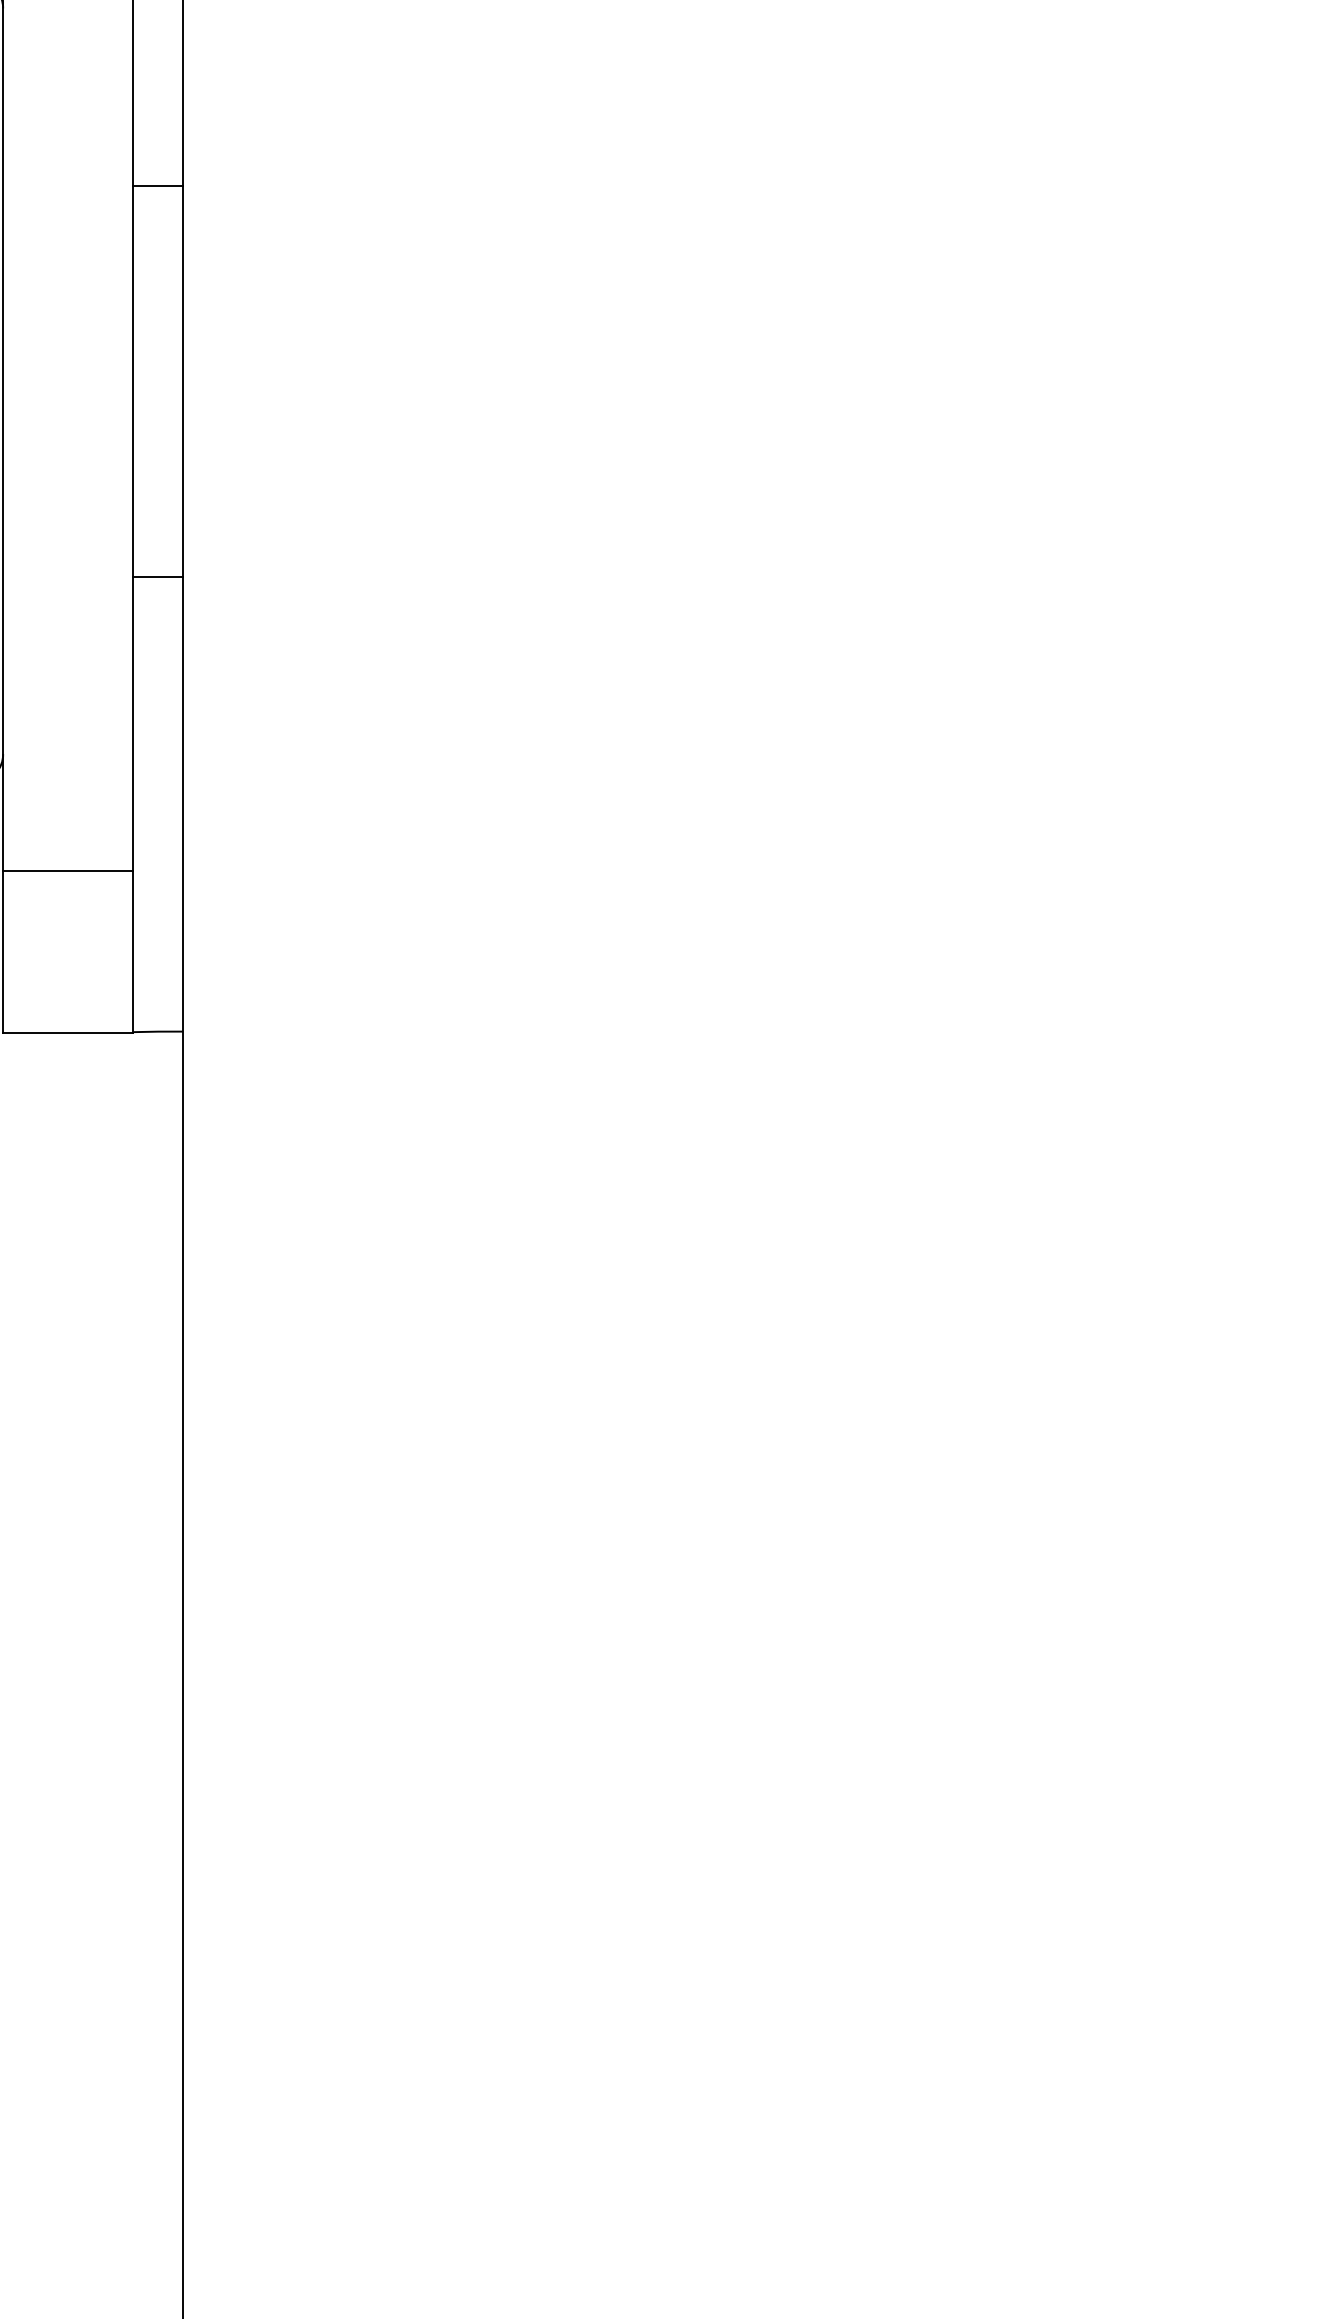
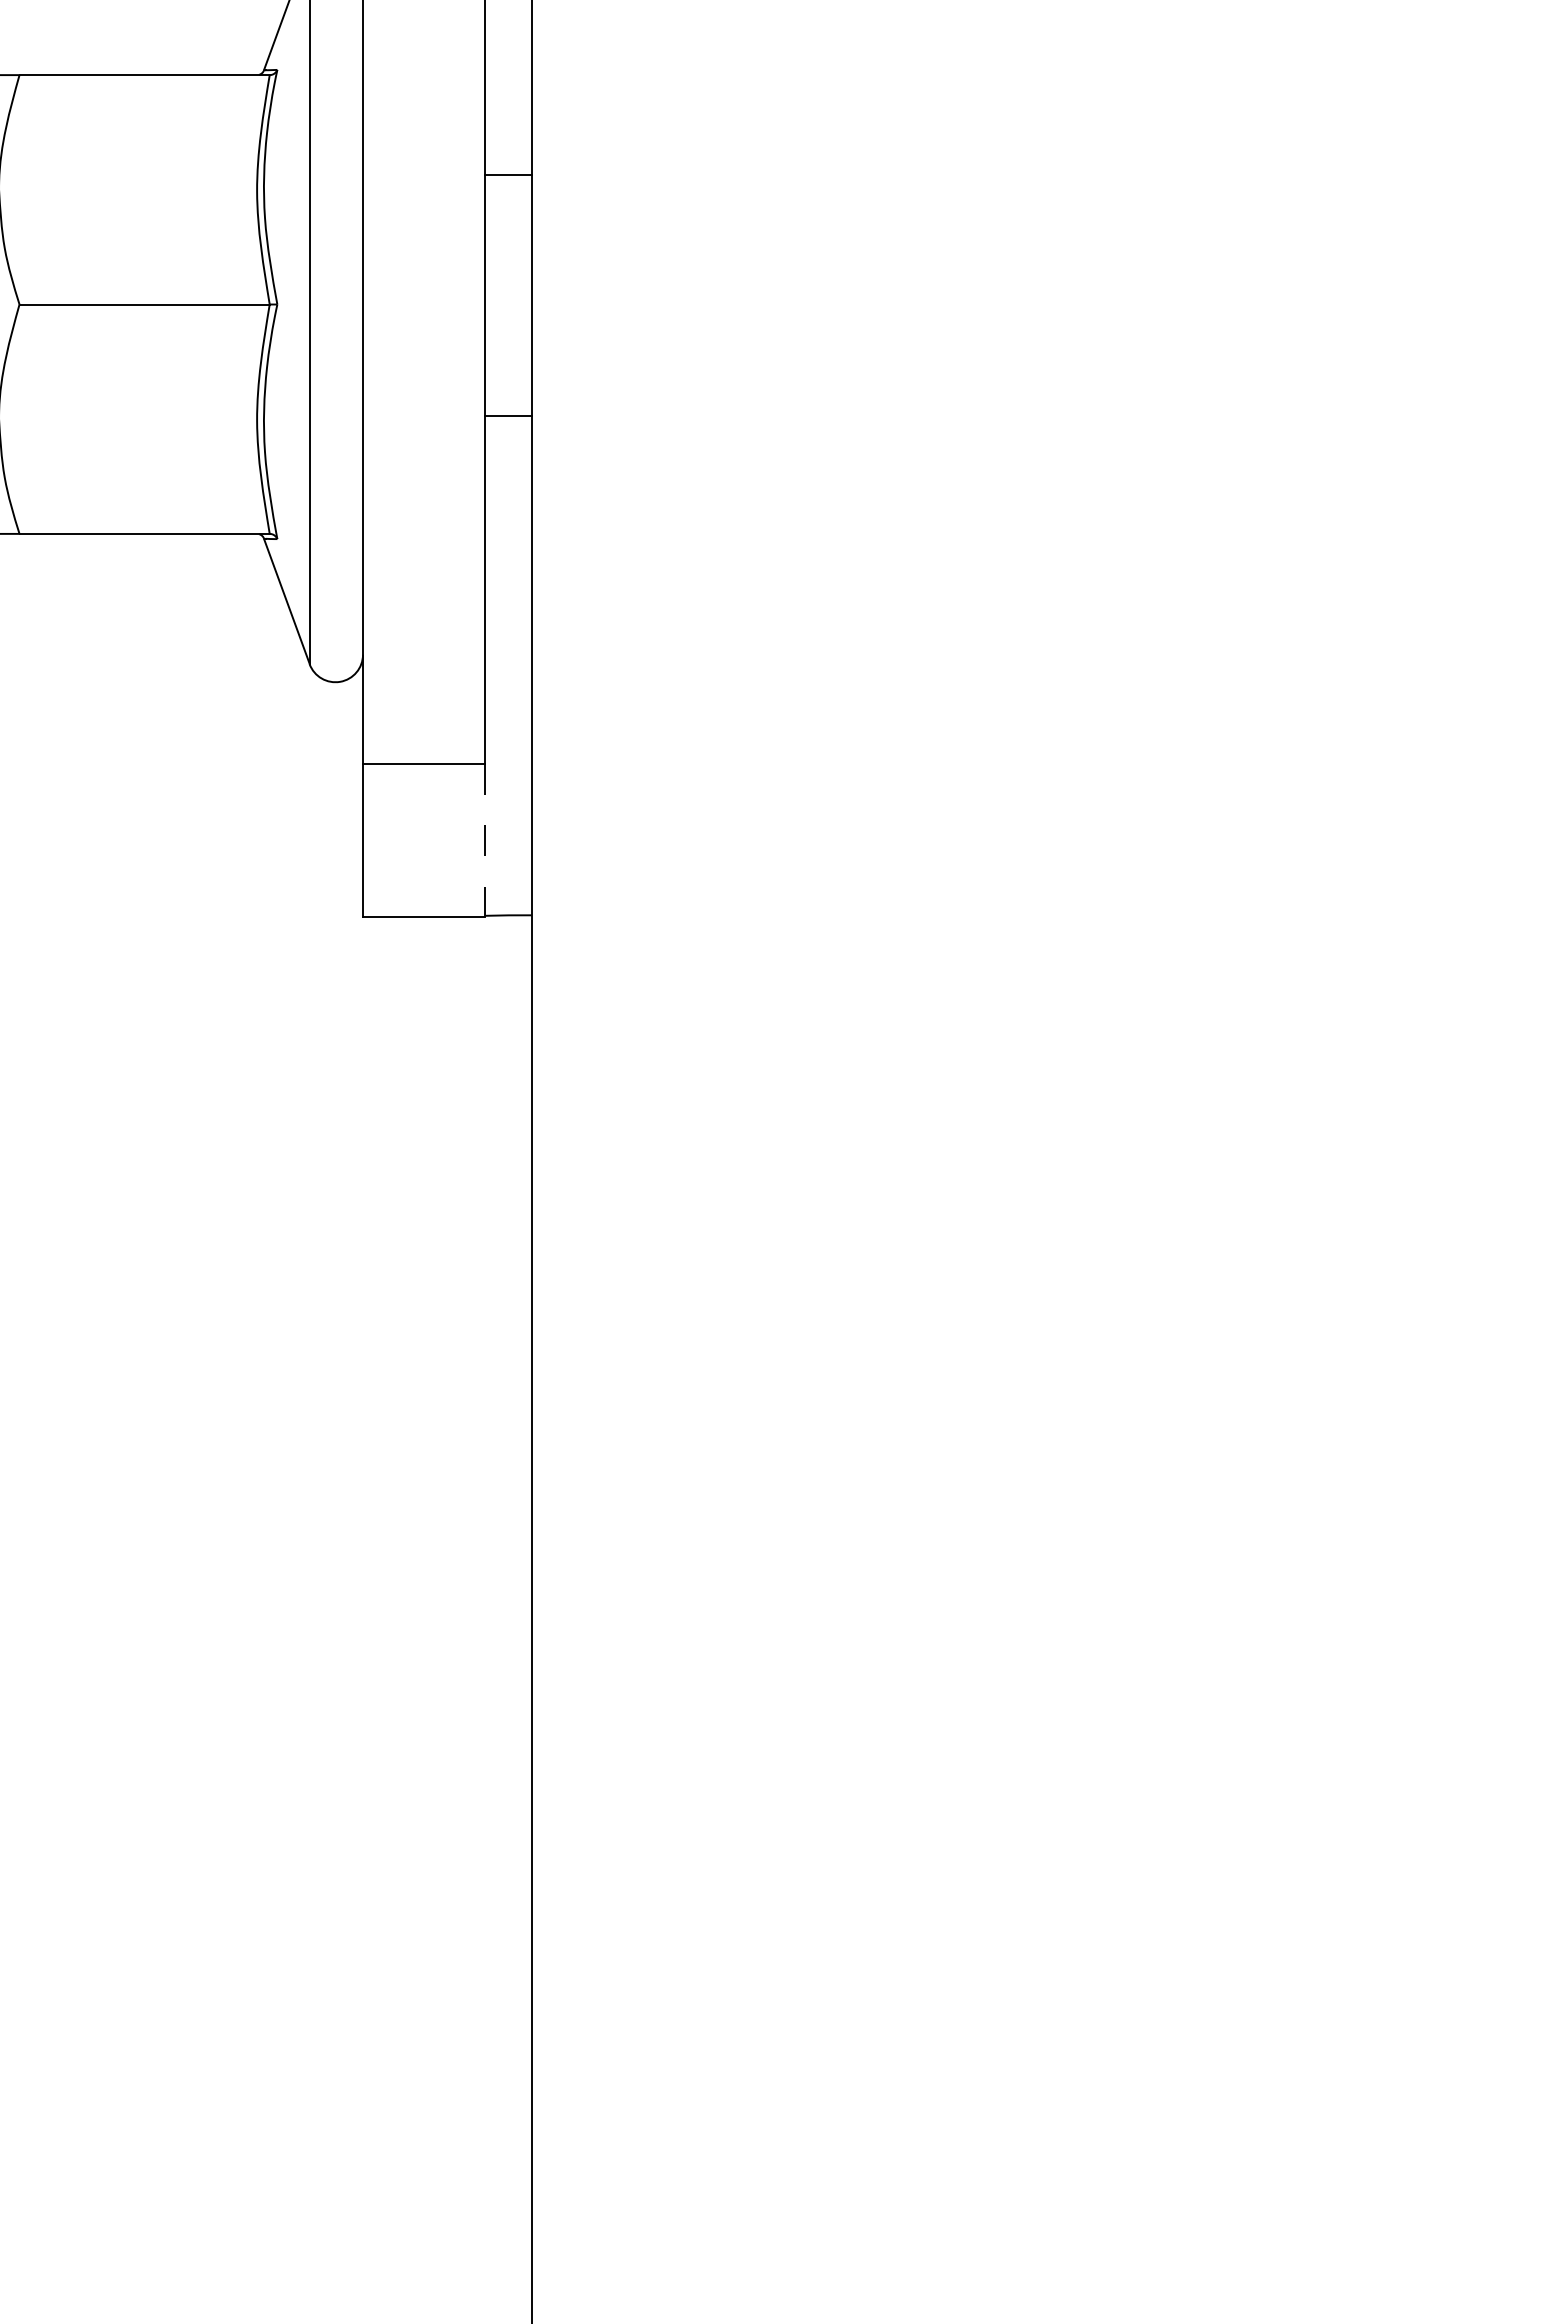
line: (158, 186) -> (508, 175), moved
line: (158, 577) -> (508, 416), moved
line: (133, 953) -> (485, 841), solid -> dashed

